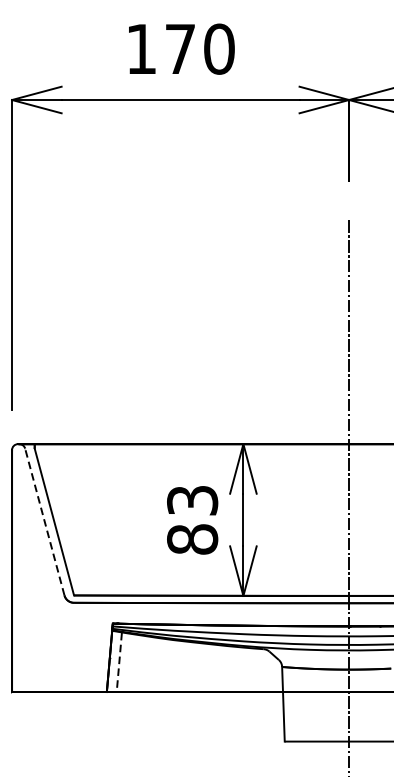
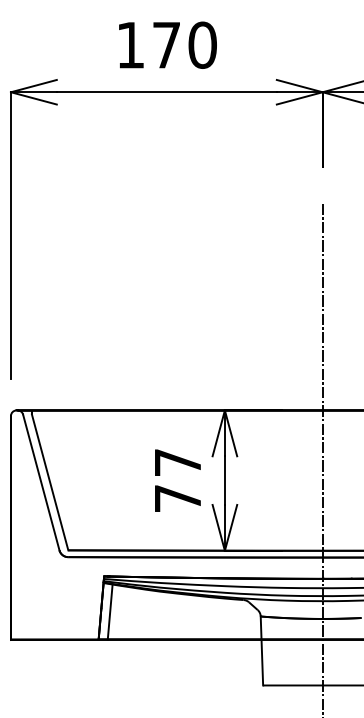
text: (192, 519) -> (177, 480), 83 -> 77
line: (45, 520) -> (41, 481), dashed -> solid
line: (119, 662) -> (110, 612), dashed -> solid

